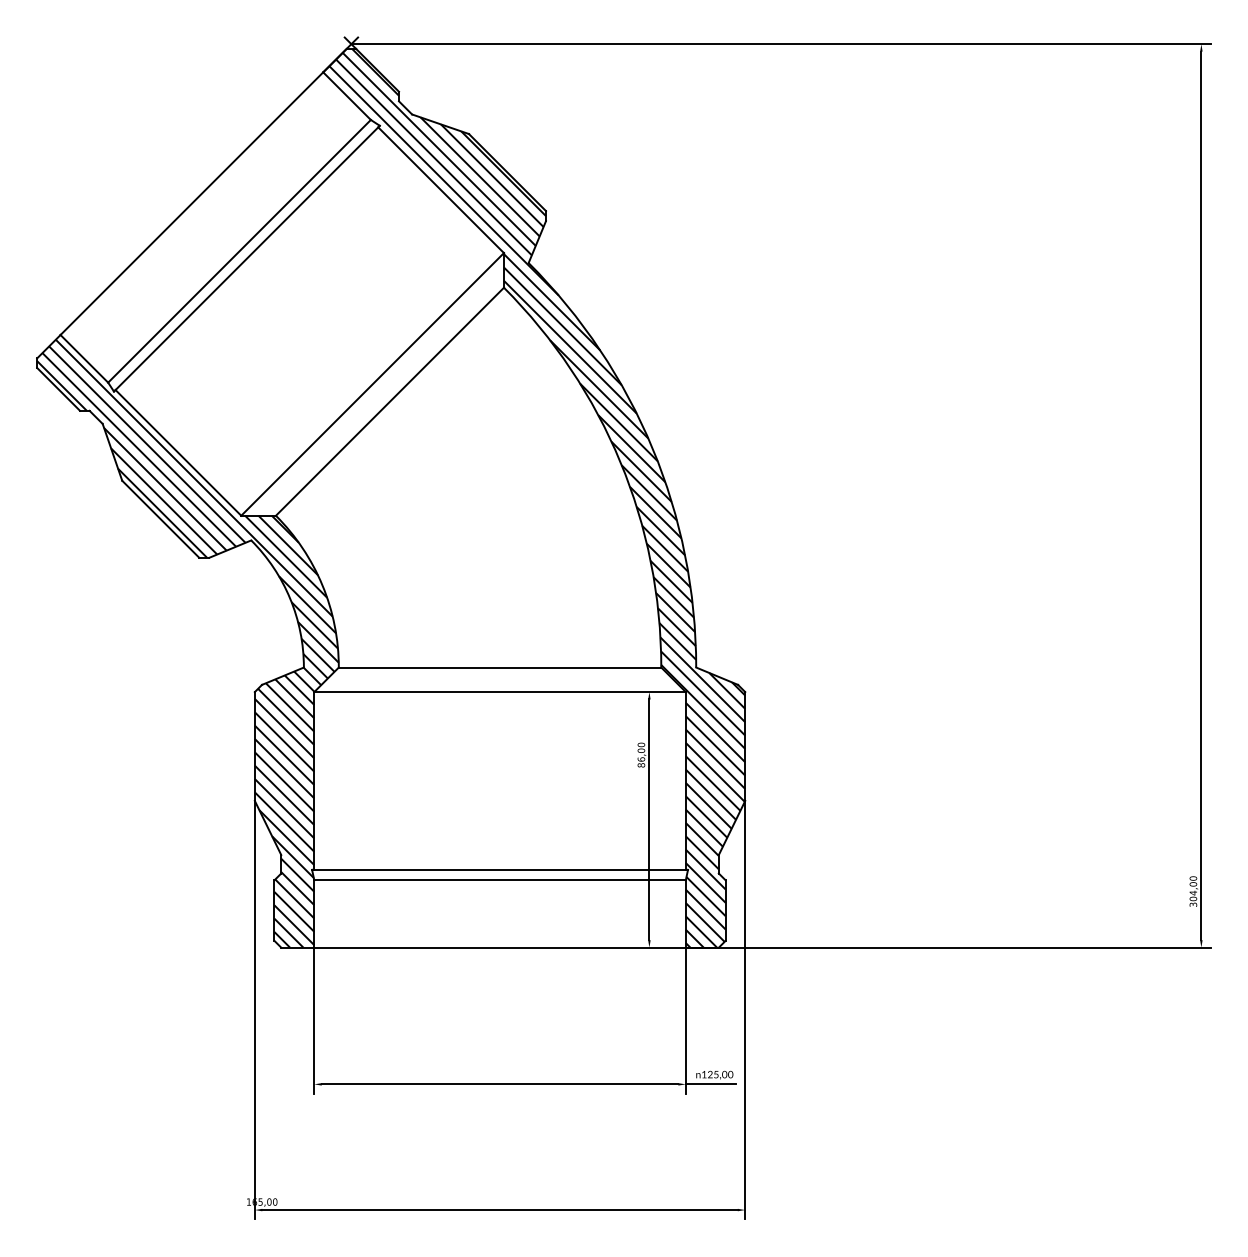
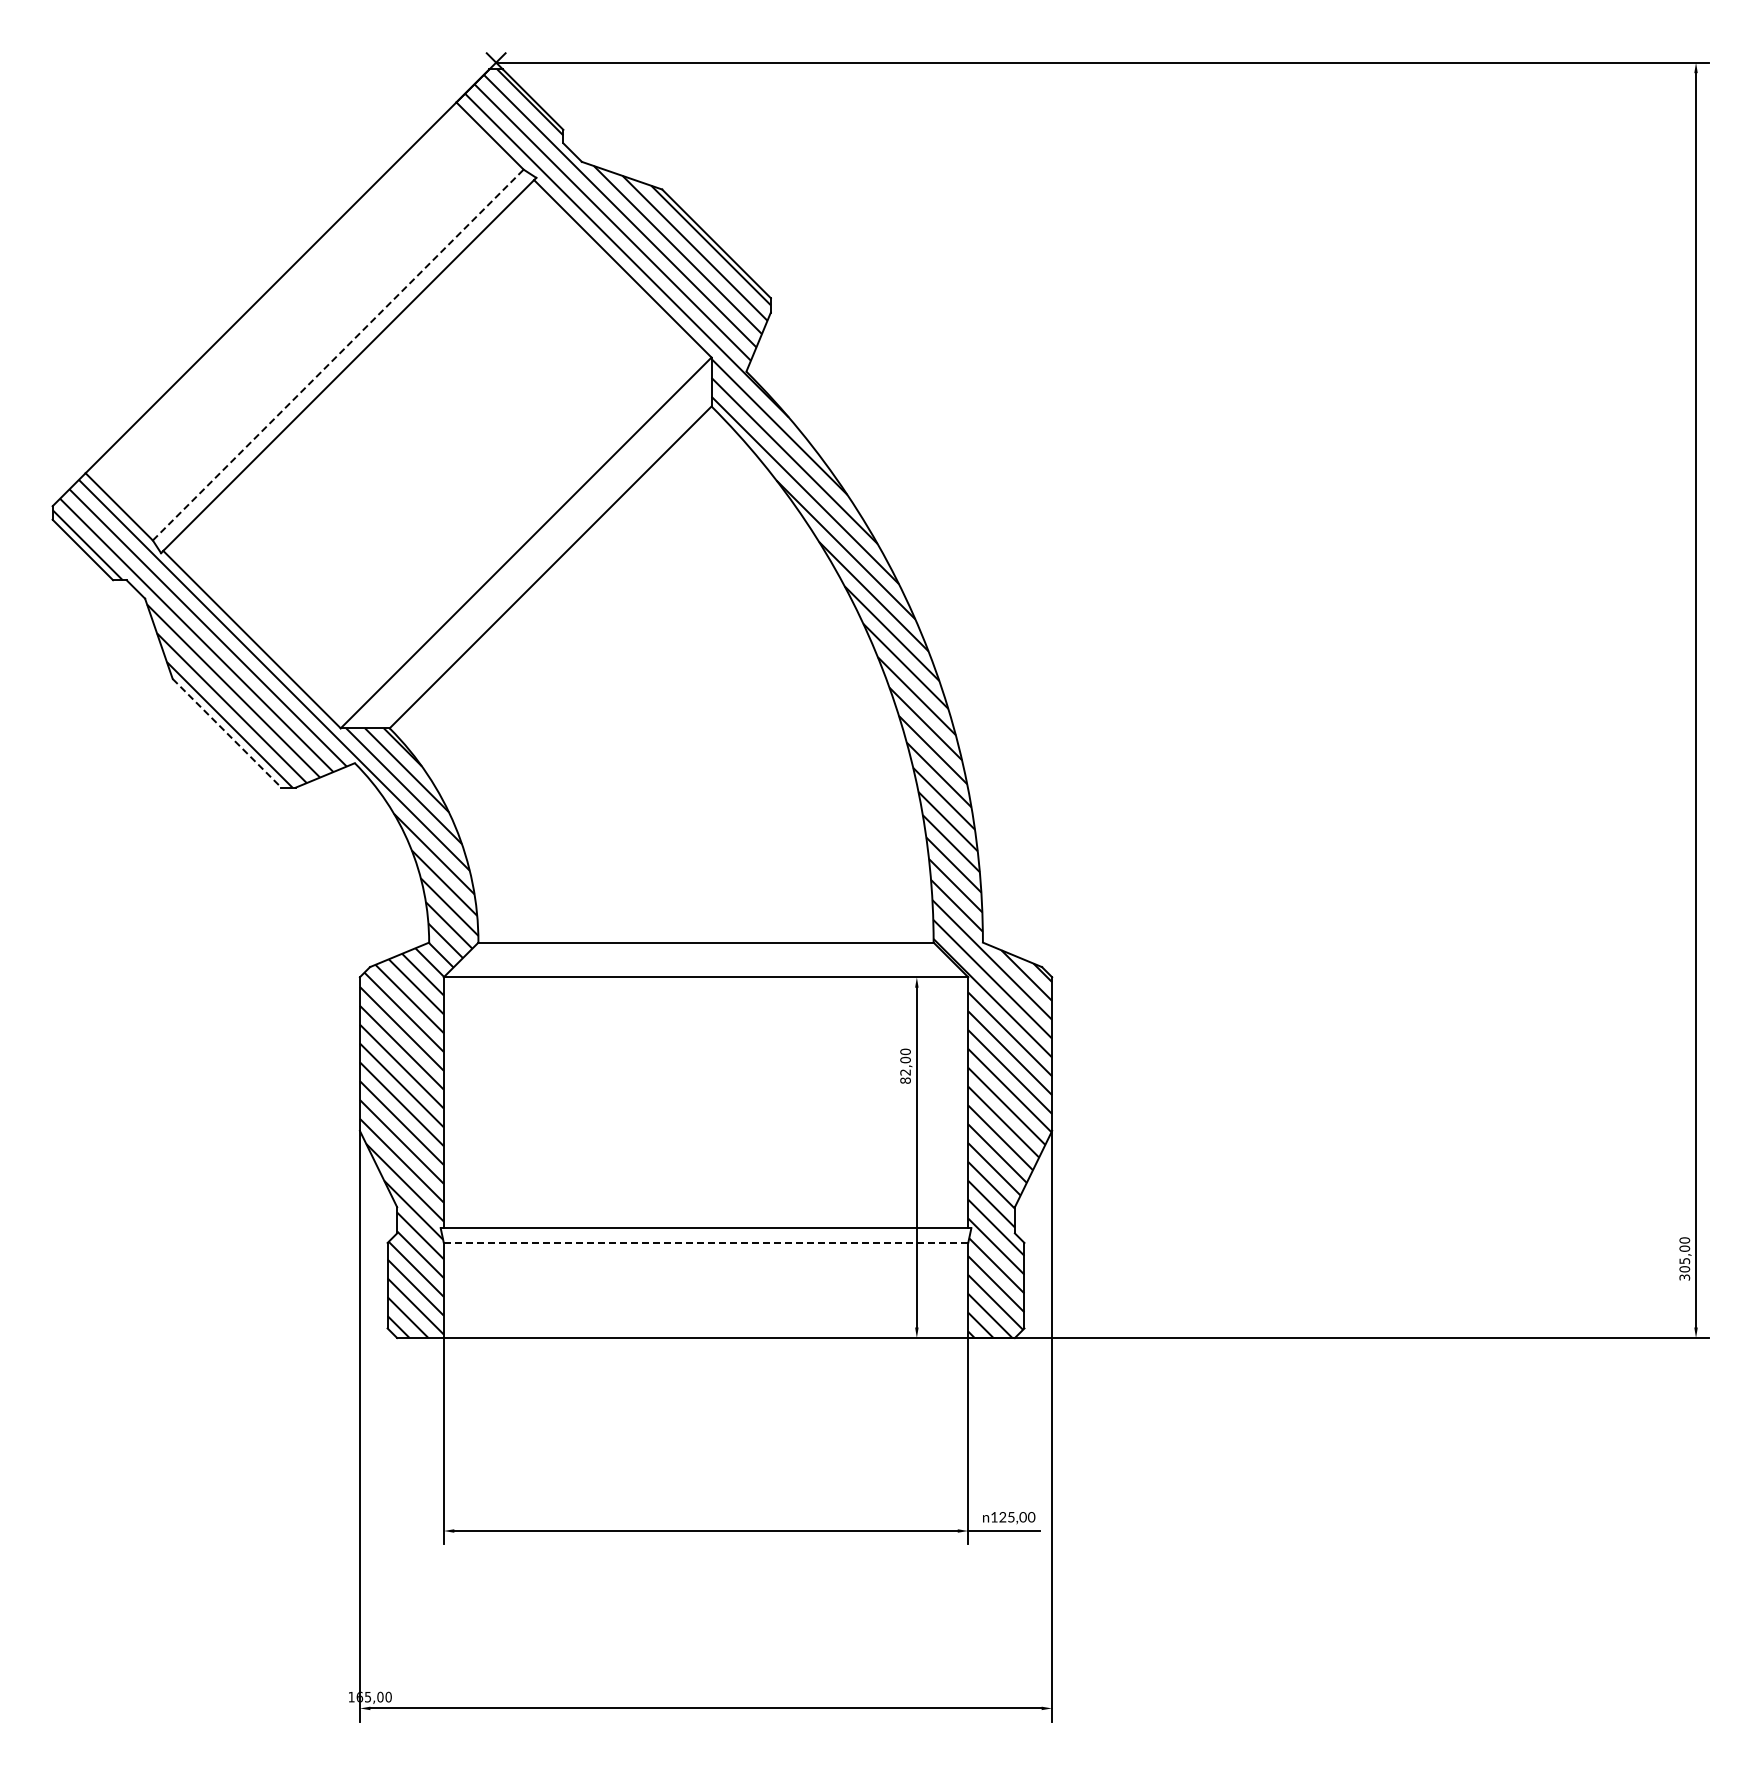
line: (239, 250) -> (338, 354), solid -> dashed
line: (161, 519) -> (227, 733), solid -> dashed
text: (641, 759) -> (905, 1072), 86,00 -> 82,00
line: (499, 879) -> (705, 1242), solid -> dashed
text: (1193, 892) -> (1684, 1260), 304,00 -> 305,00

